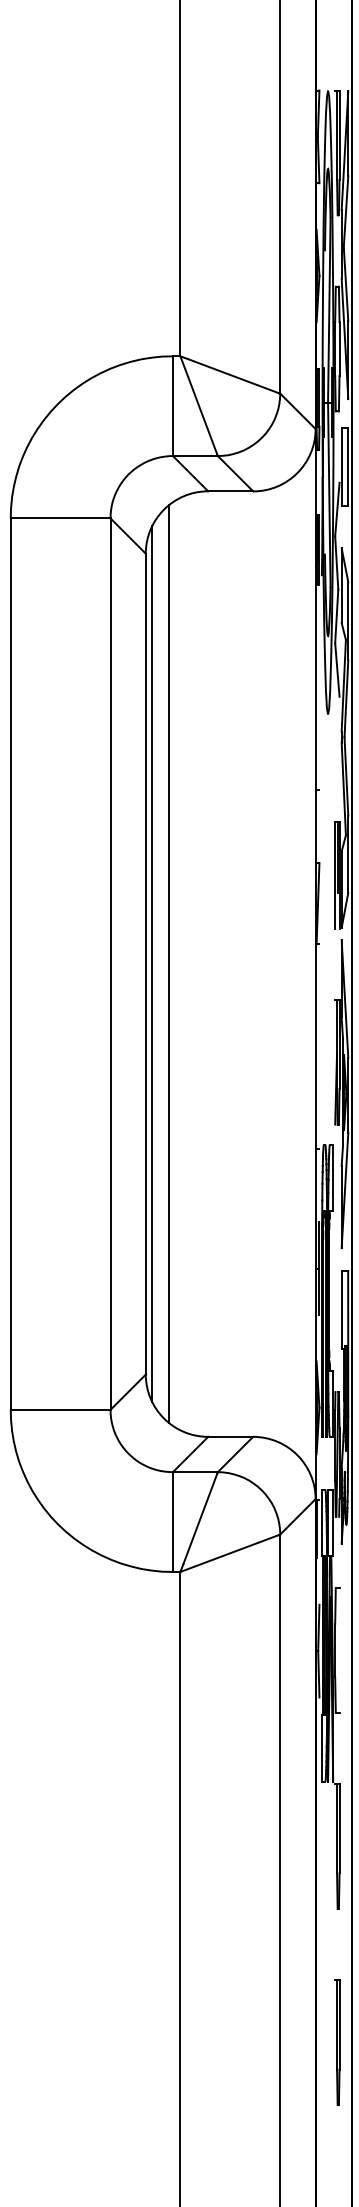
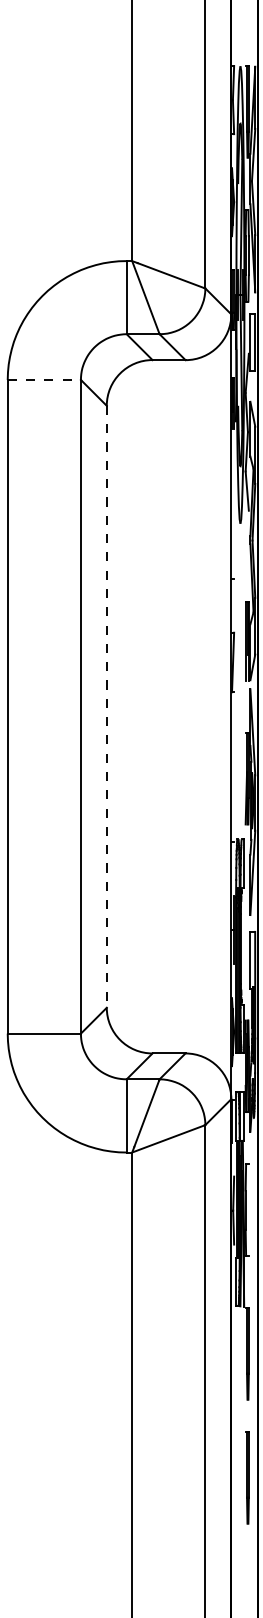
line: (60, 518) -> (44, 380), solid -> dashed
line: (152, 963) -> (111, 706), removed
line: (168, 963) -> (123, 706), removed
line: (145, 964) -> (106, 707), solid -> dashed
part: (337, 2042) -> (247, 1477), moved

